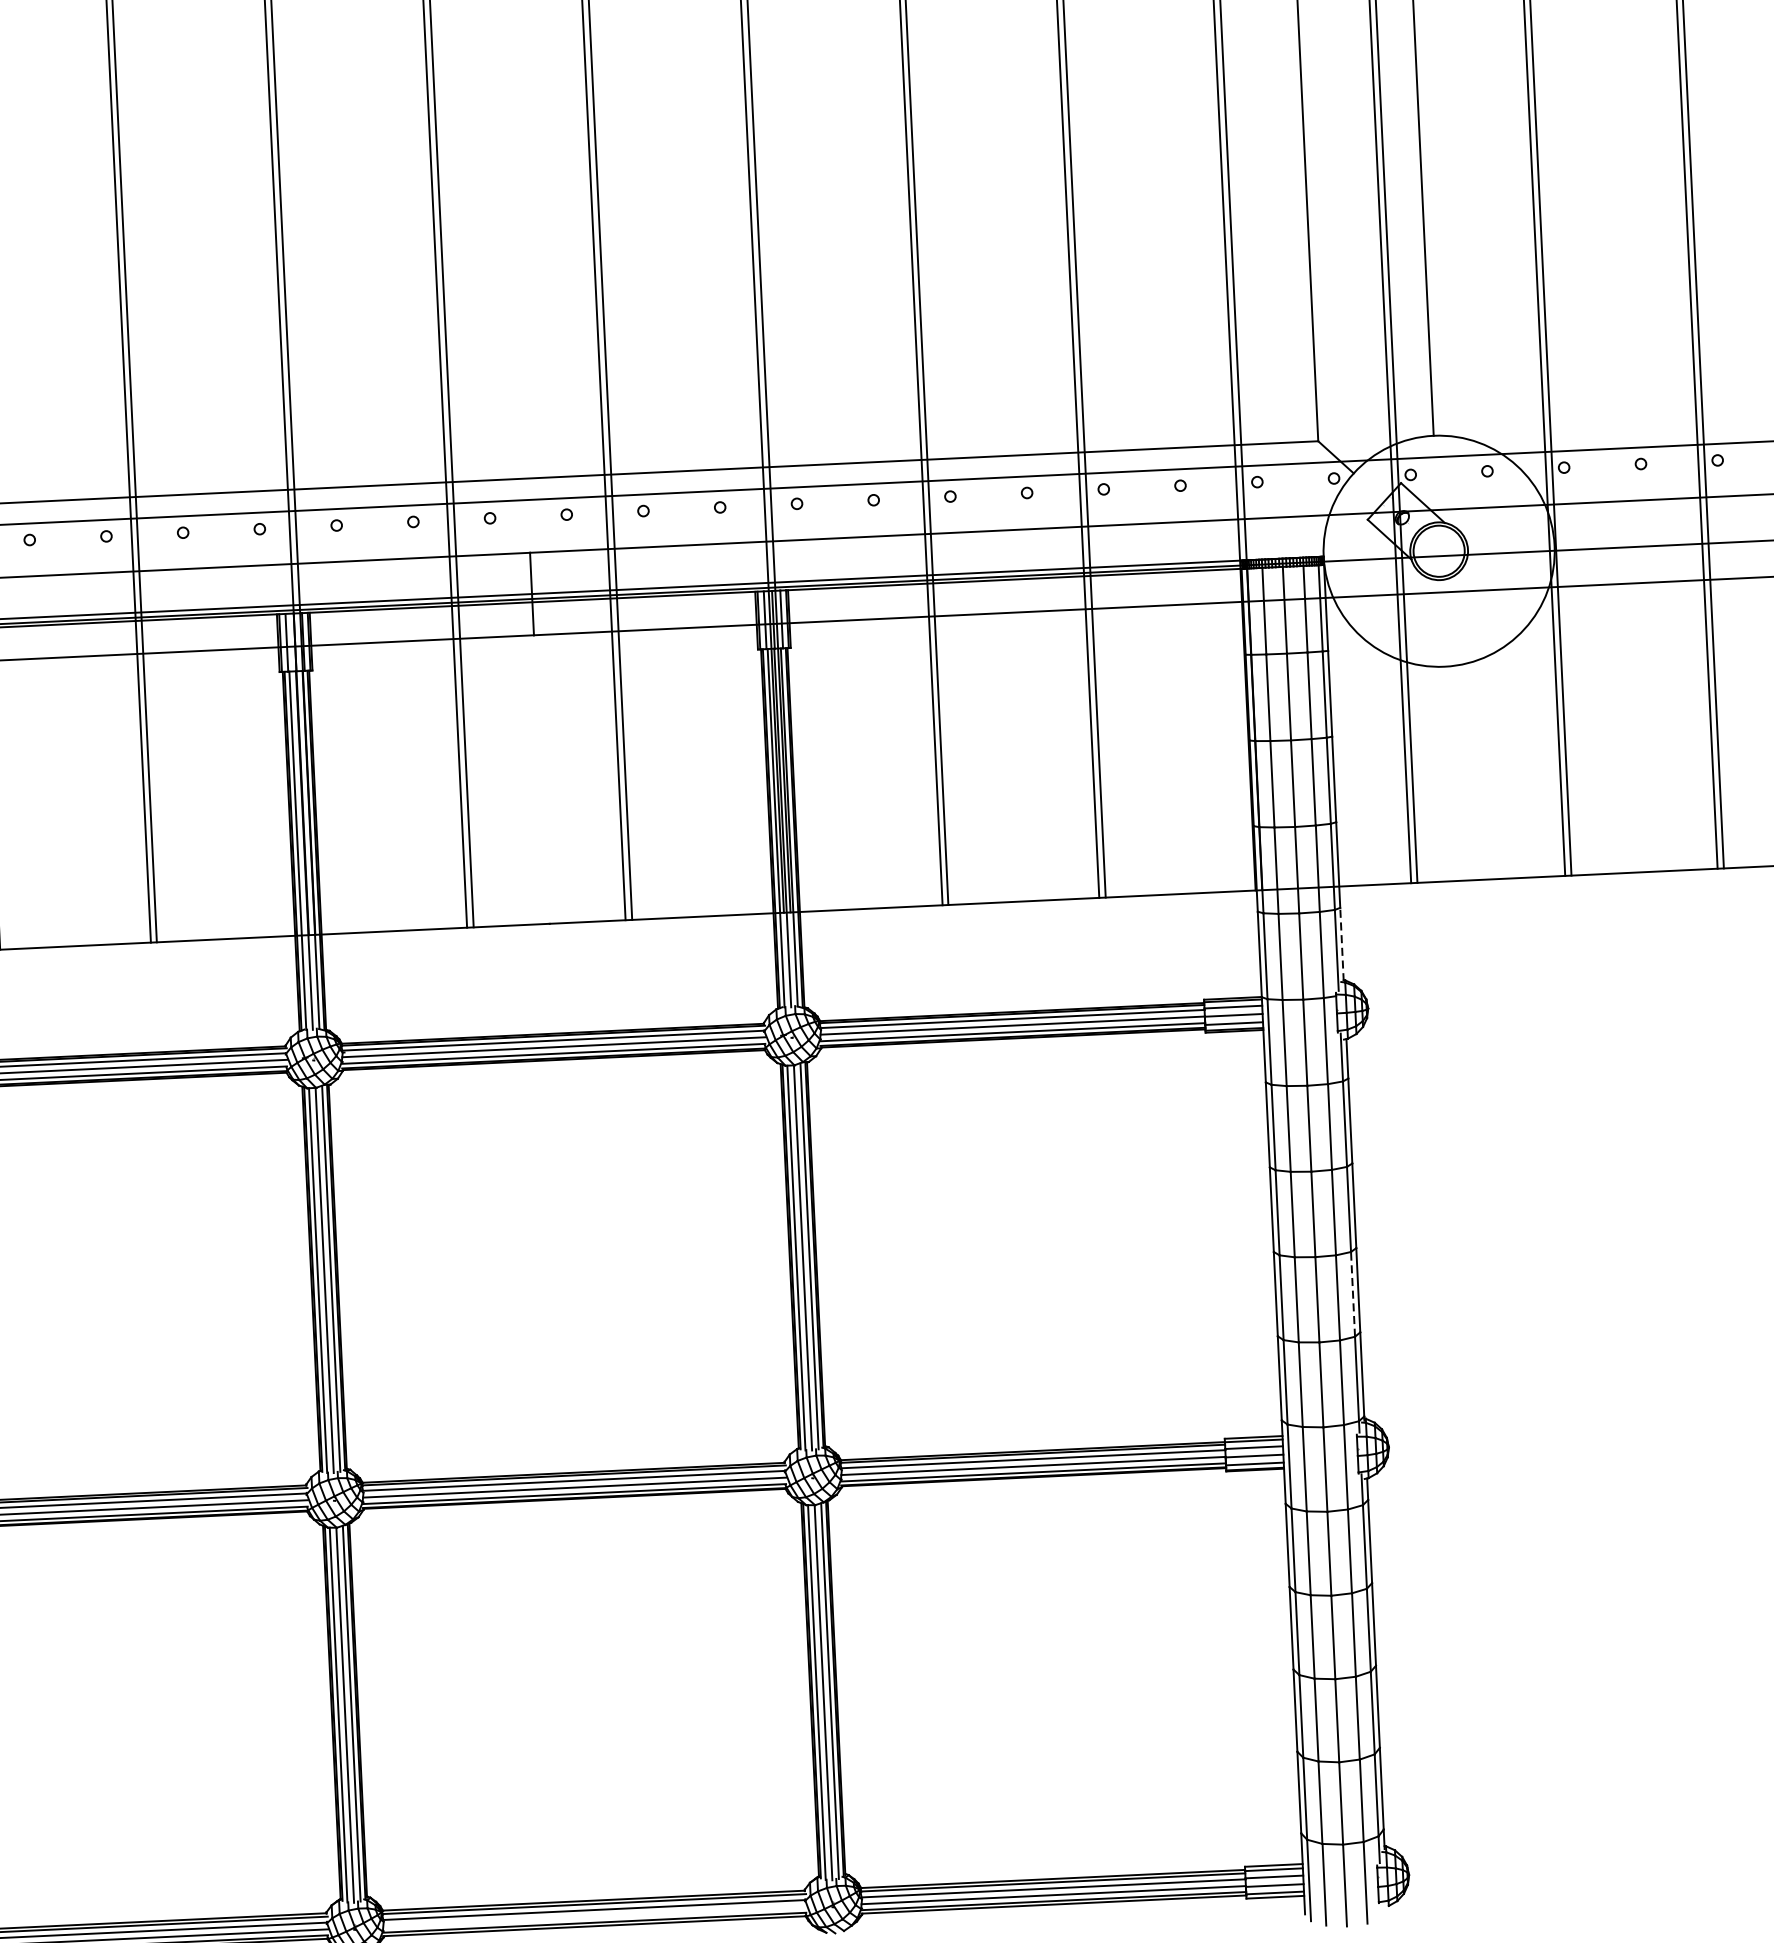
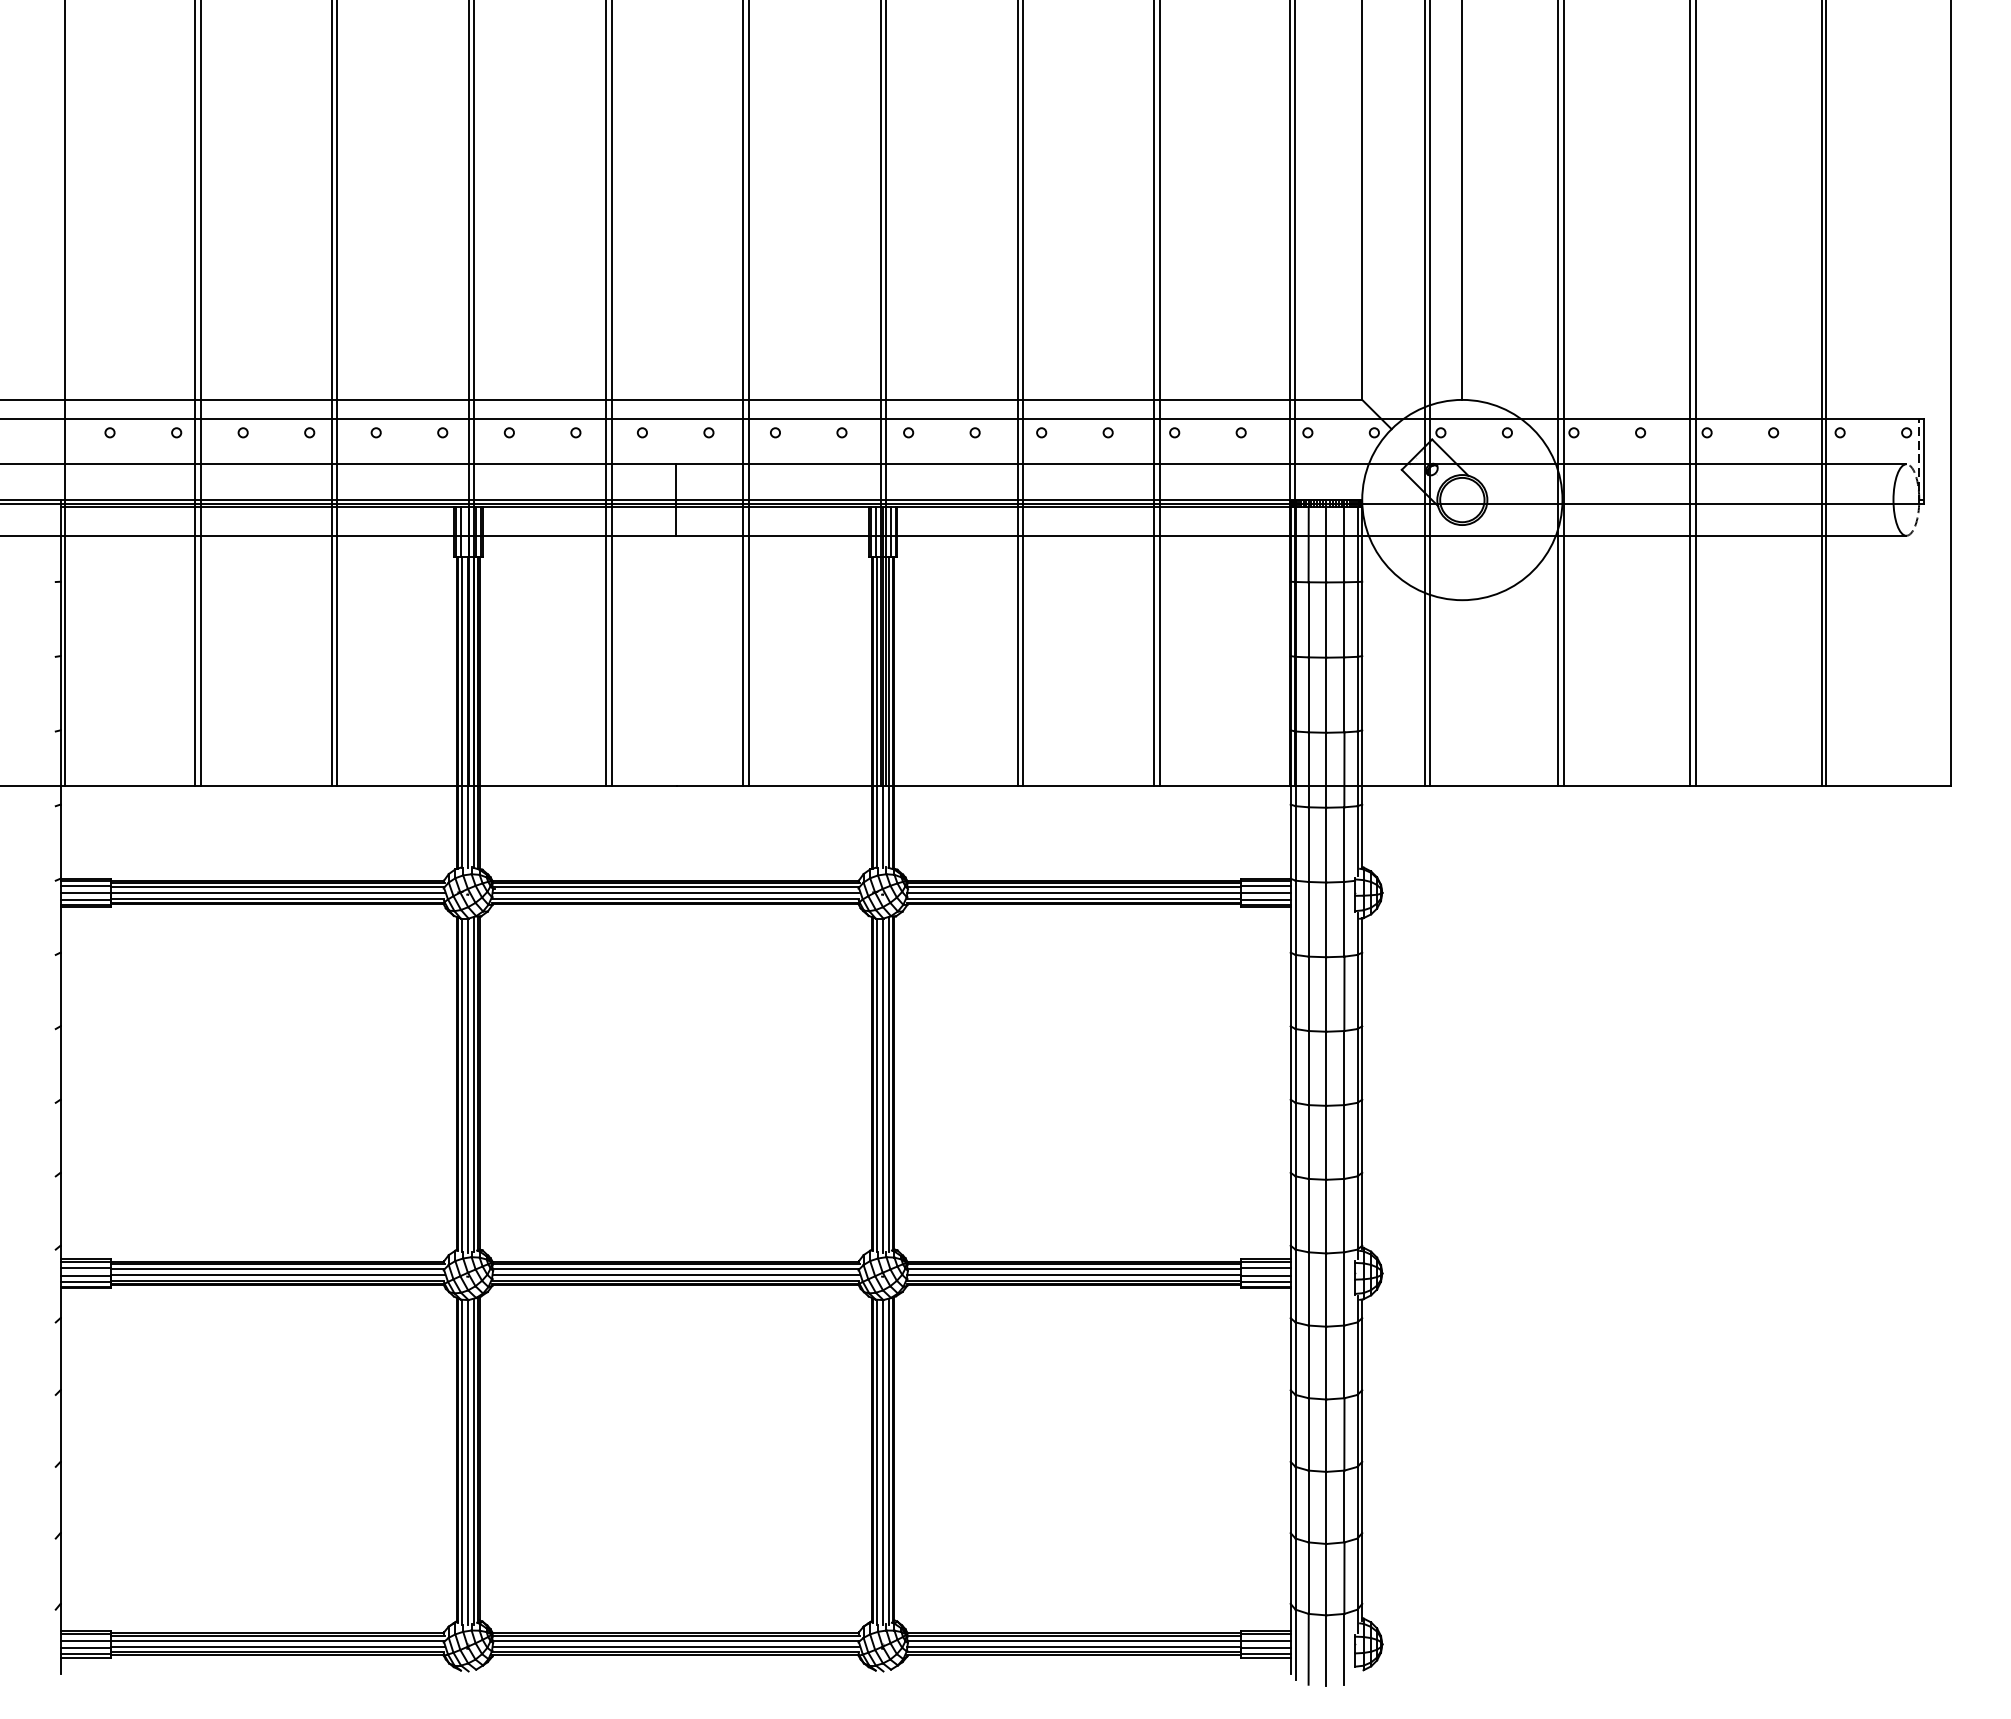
line: (1342, 944) -> (1362, 836), dashed -> solid
line: (1353, 1294) -> (1357, 1139), dashed -> solid
line: (594, 1917) -> (675, 1647), added

